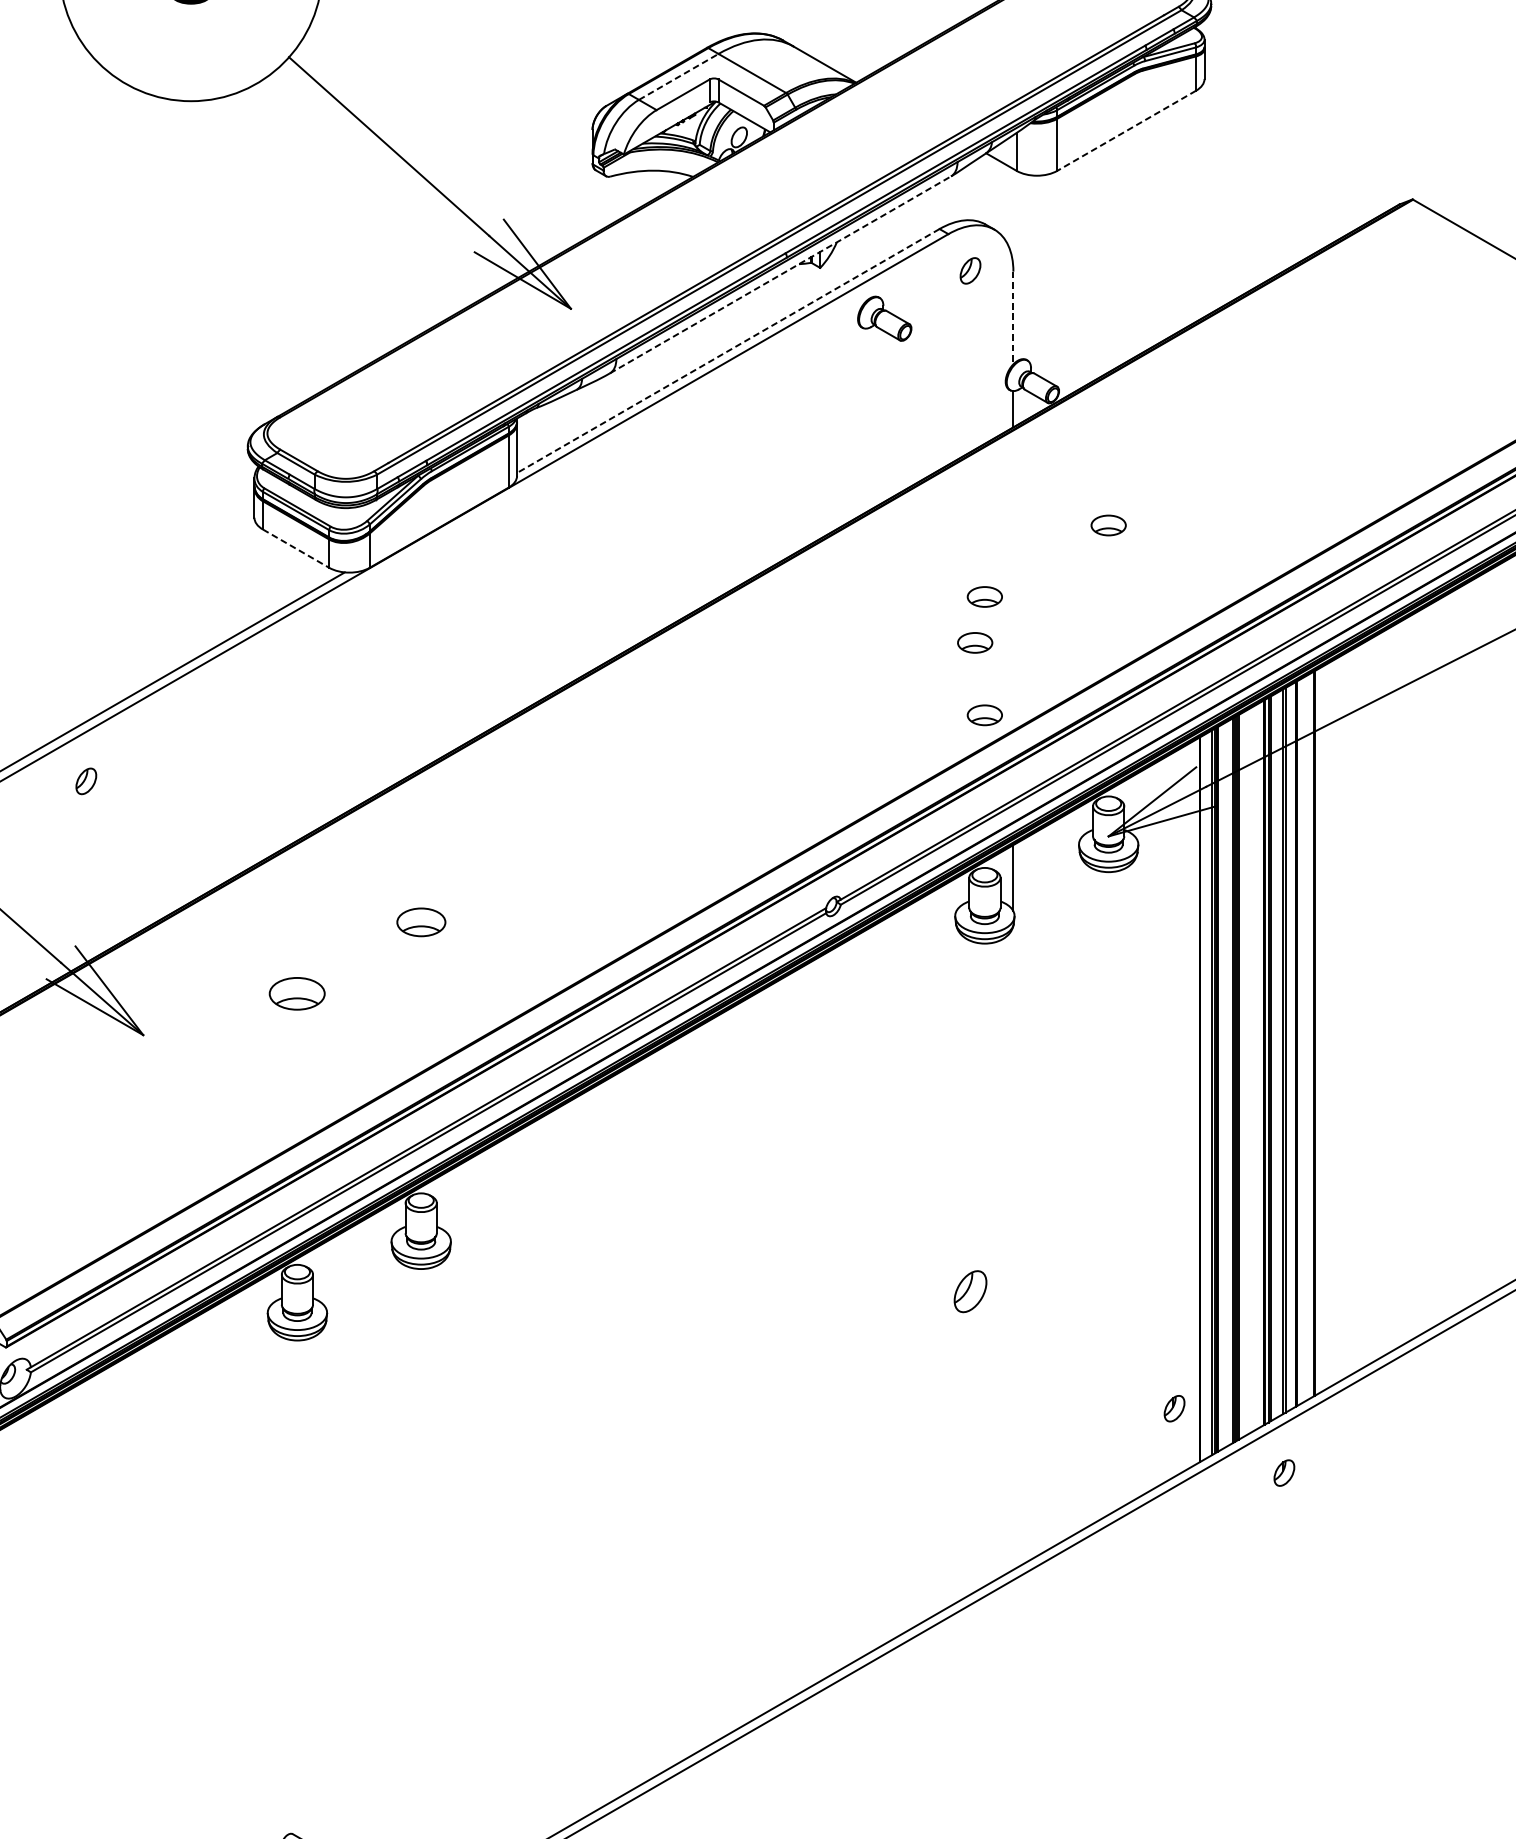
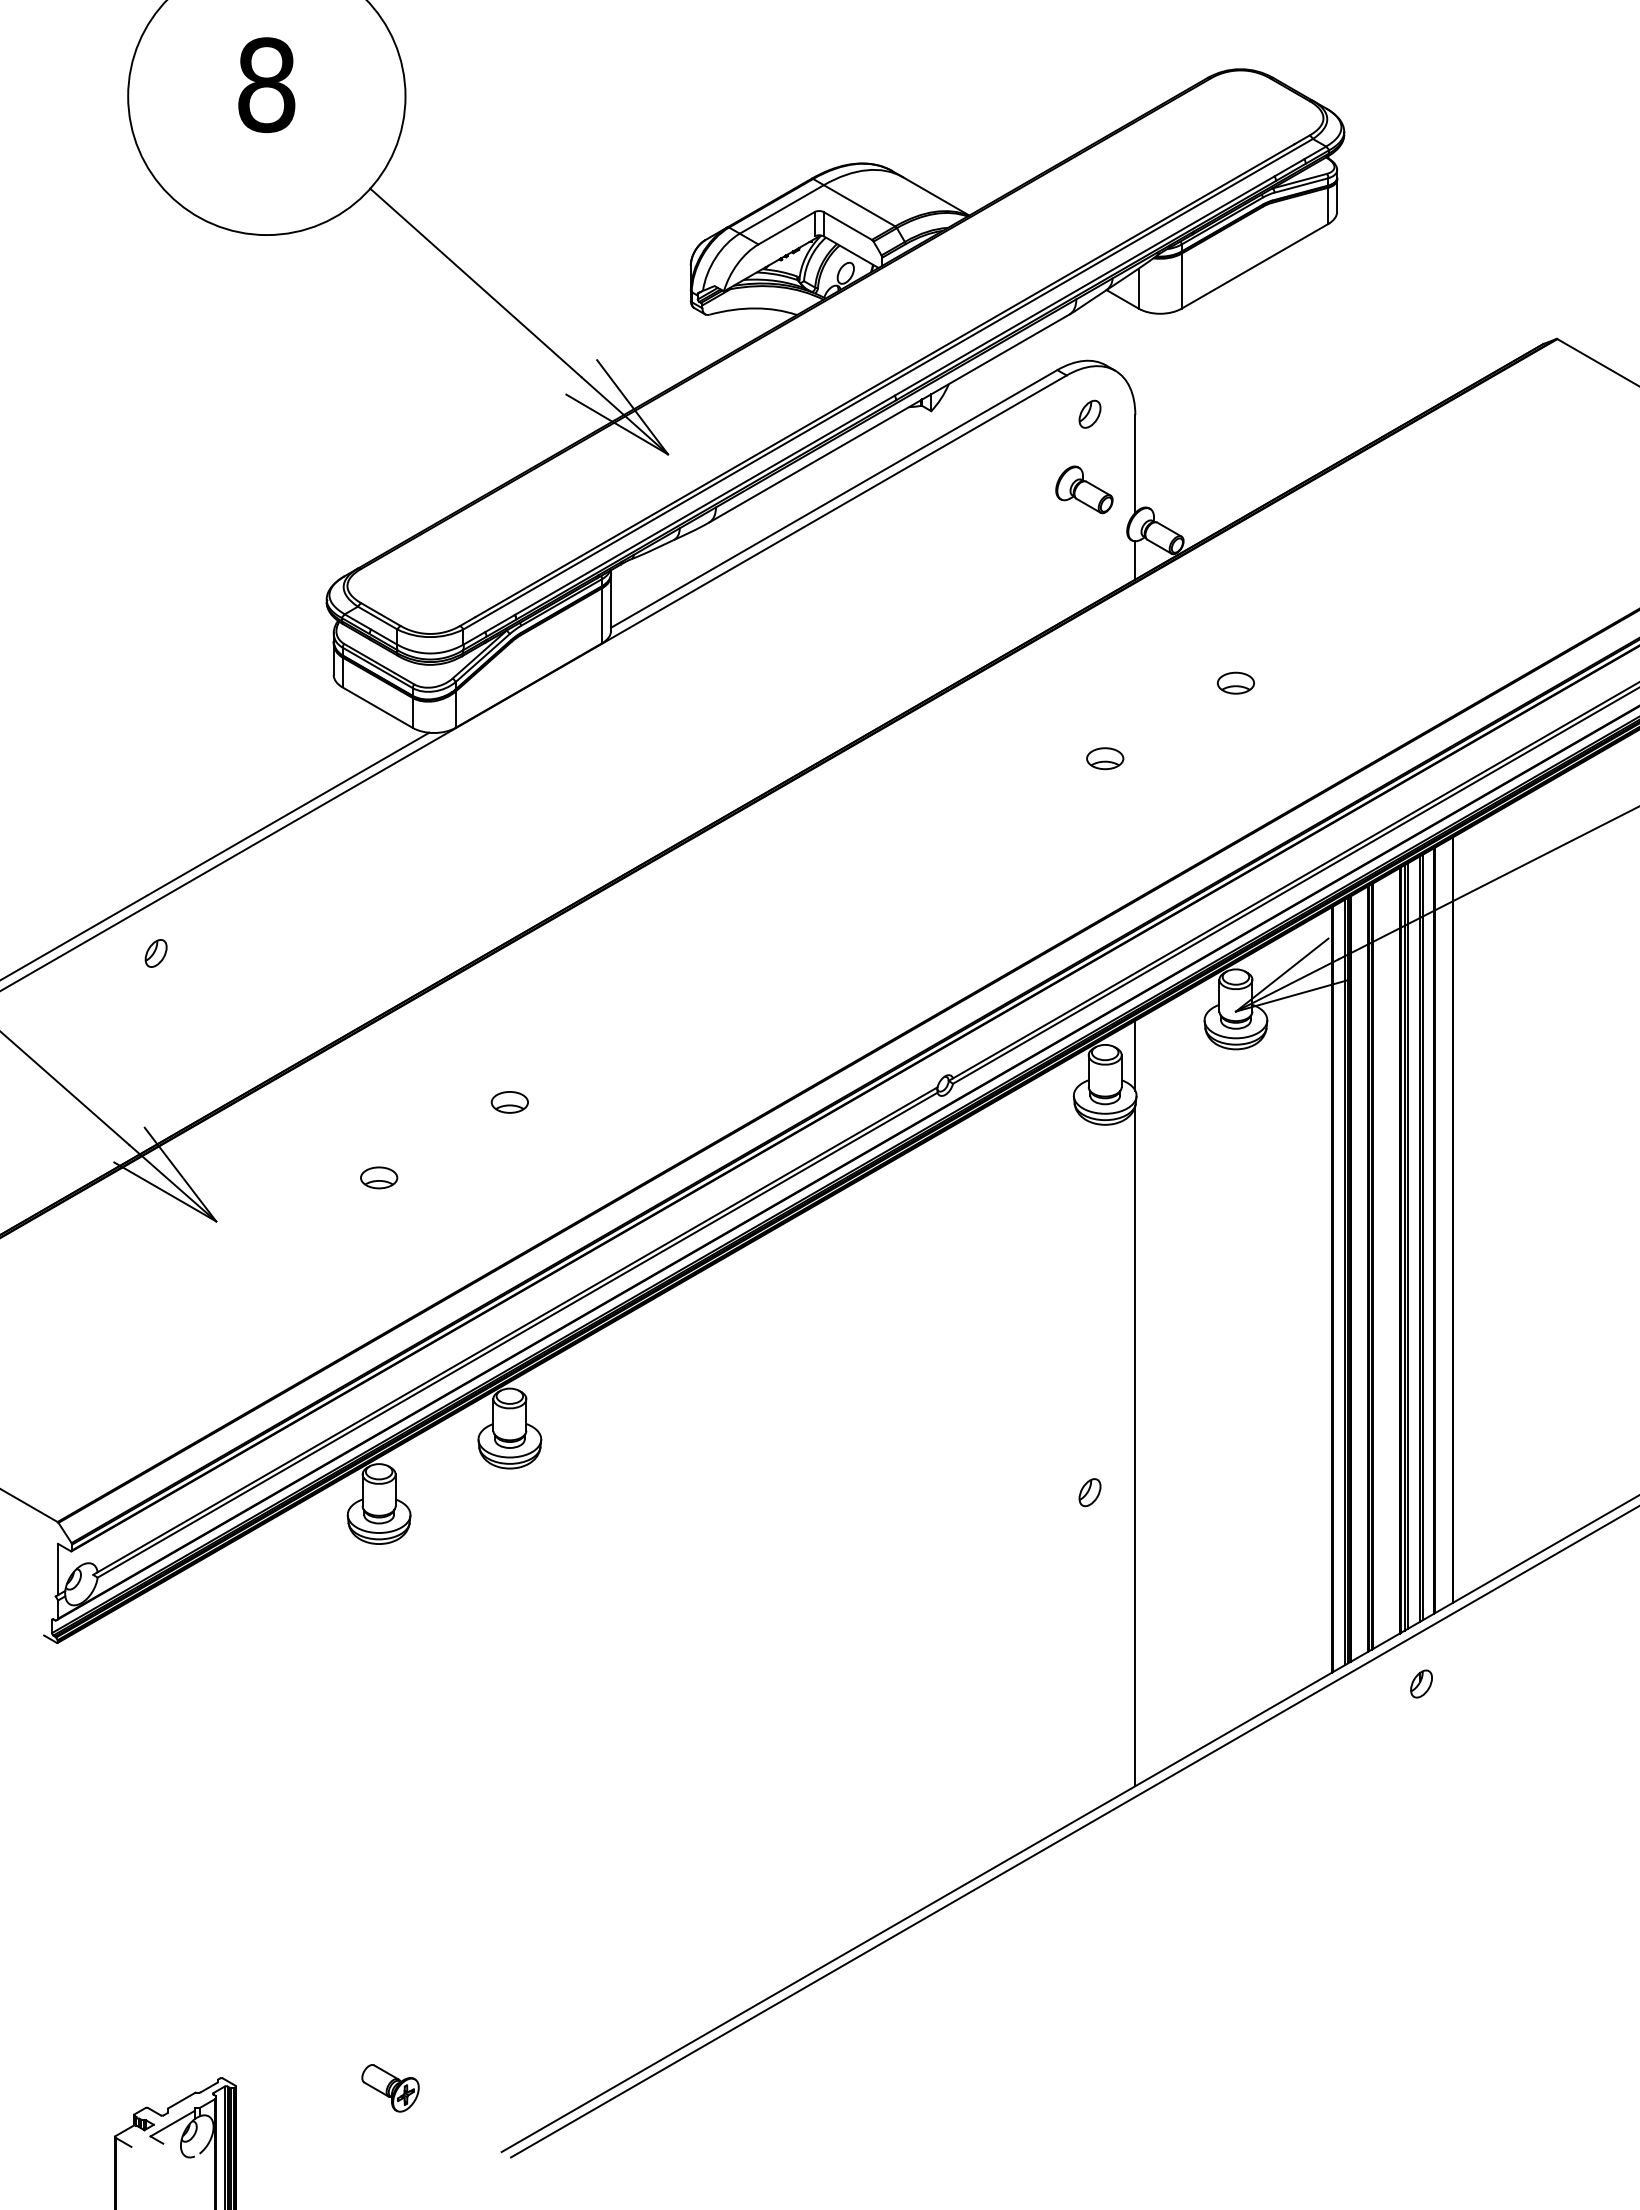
line: (678, 76) -> (781, 209), dashed -> solid
line: (1127, 130) -> (1255, 266), dashed -> solid
line: (780, 274) -> (889, 418), dashed -> solid
part: (884, 318) -> (1084, 489), moved
line: (1013, 318) -> (1135, 464), dashed -> solid
line: (728, 350) -> (834, 498), dashed -> solid
line: (296, 548) -> (378, 707), dashed -> solid
part: (974, 642) -> (1094, 806), removed
part: (985, 715) -> (1105, 883), removed
part: (420, 922) -> (509, 1102), size x0.71
part: (297, 993) -> (379, 1177), size x0.62
line: (1013, 1248) -> (1135, 1446), added
part: (970, 1291) -> (1089, 1492), size x0.62
part: (1174, 1408) -> (1305, 1615), removed

